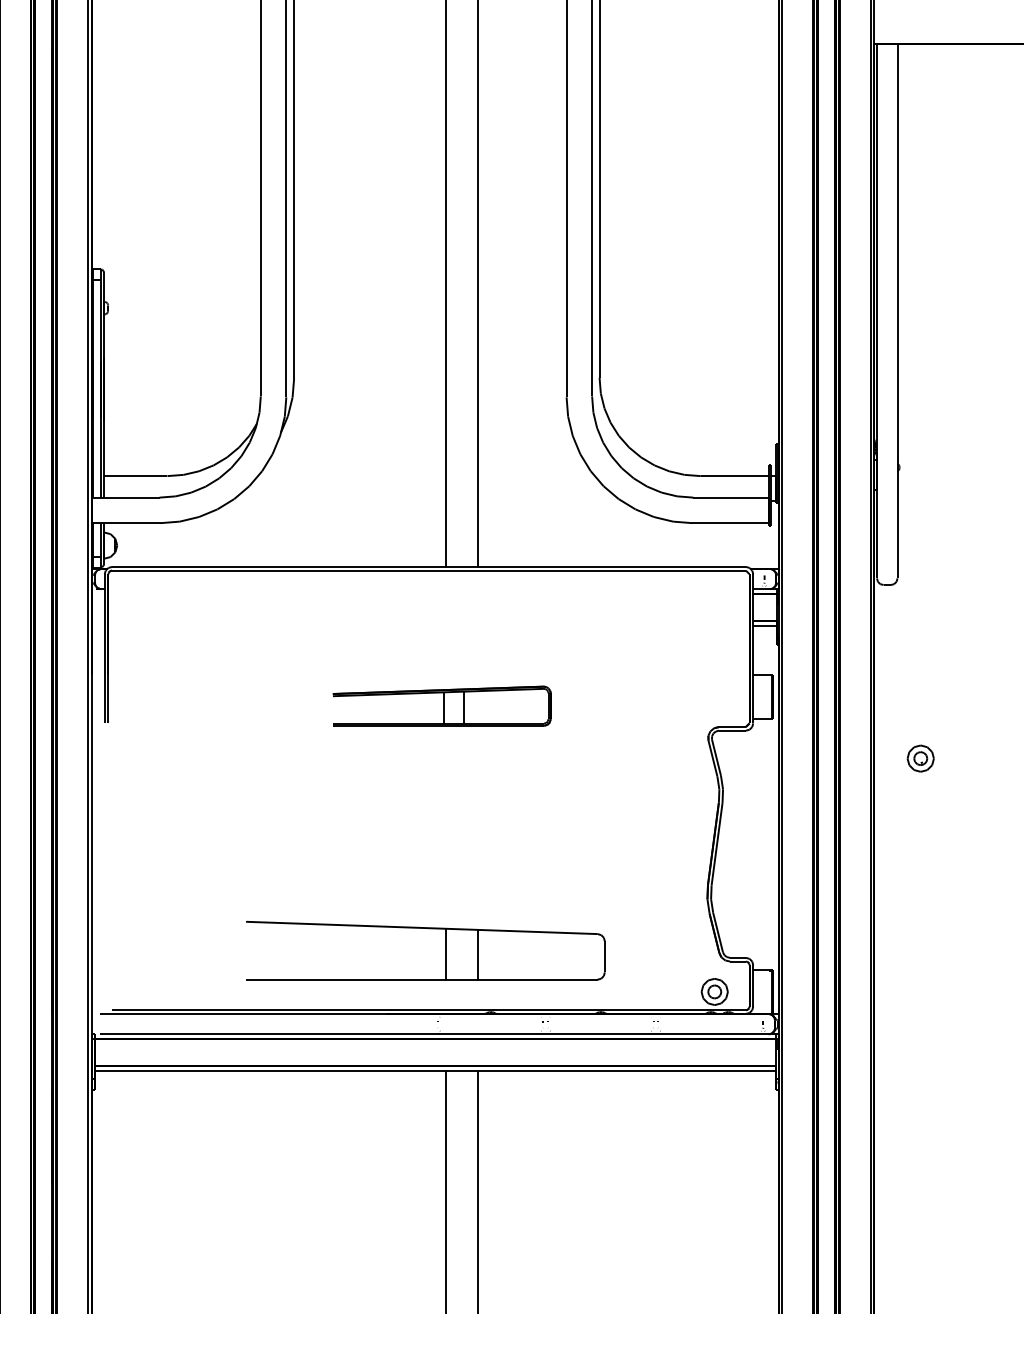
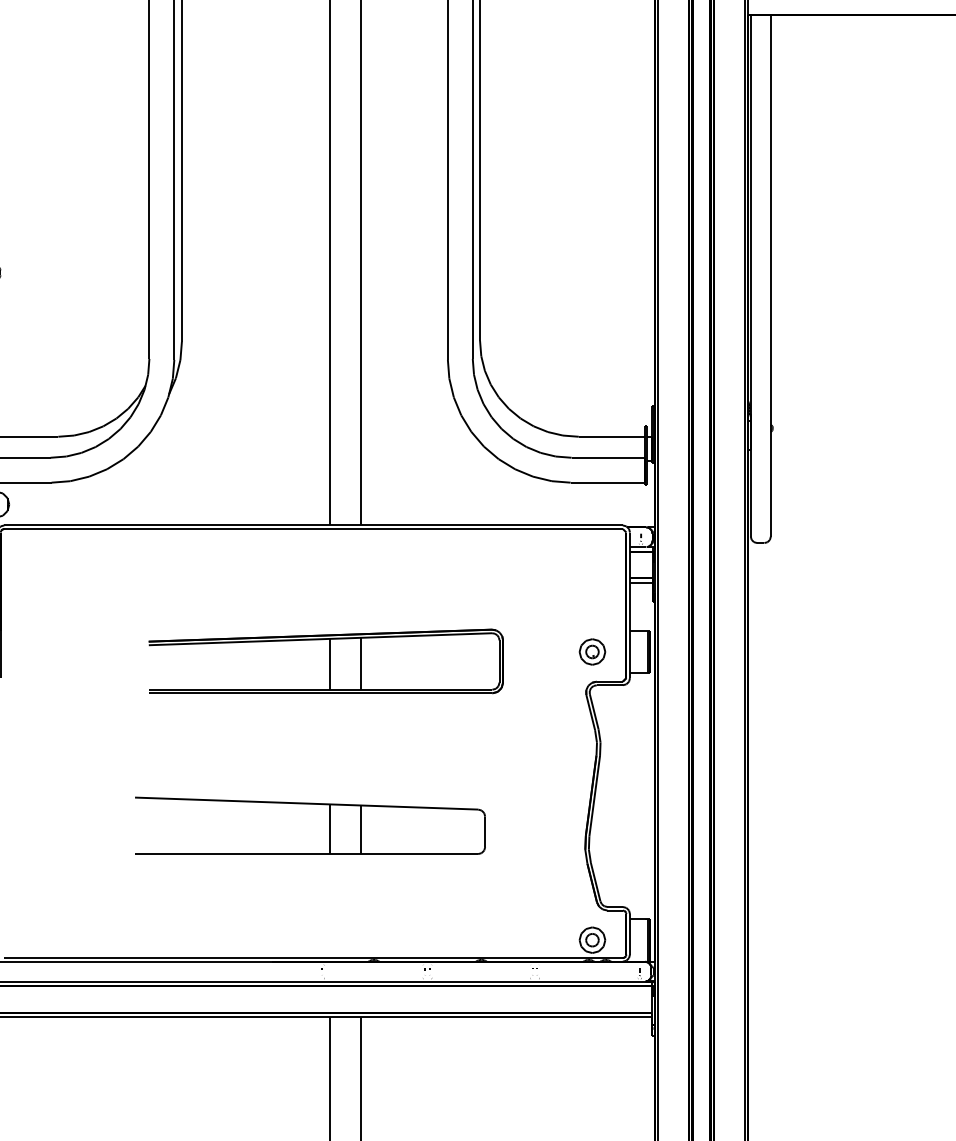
part: (441, 705) -> (325, 660), size x1.67
part: (920, 758) -> (592, 651), moved
part: (445, 950) -> (329, 825), moved

